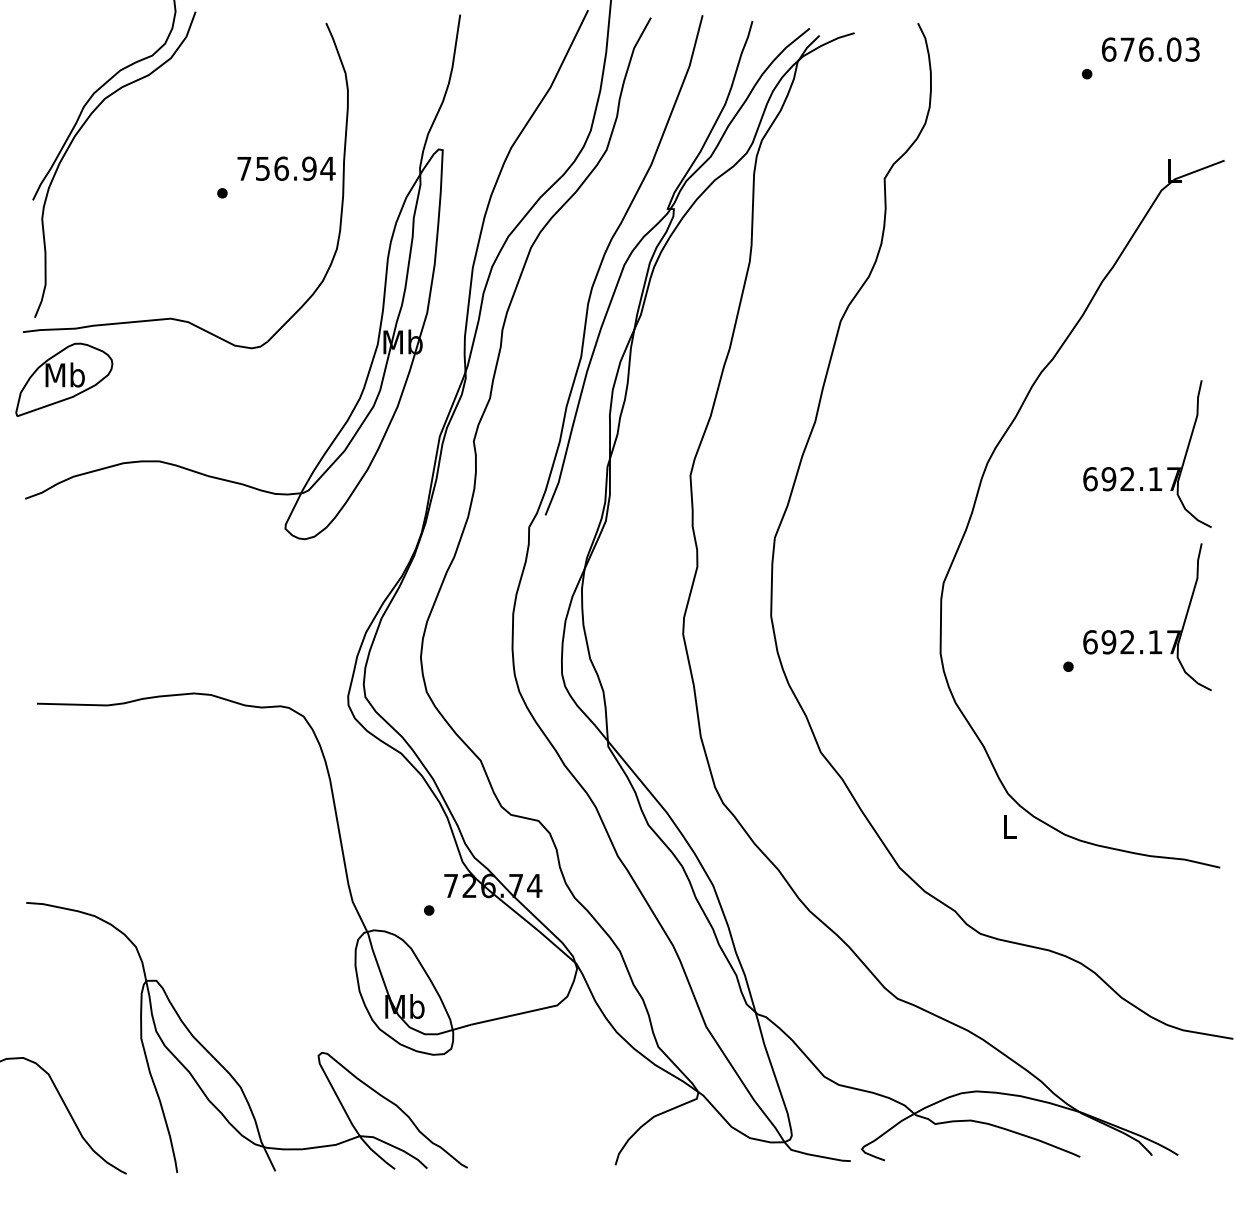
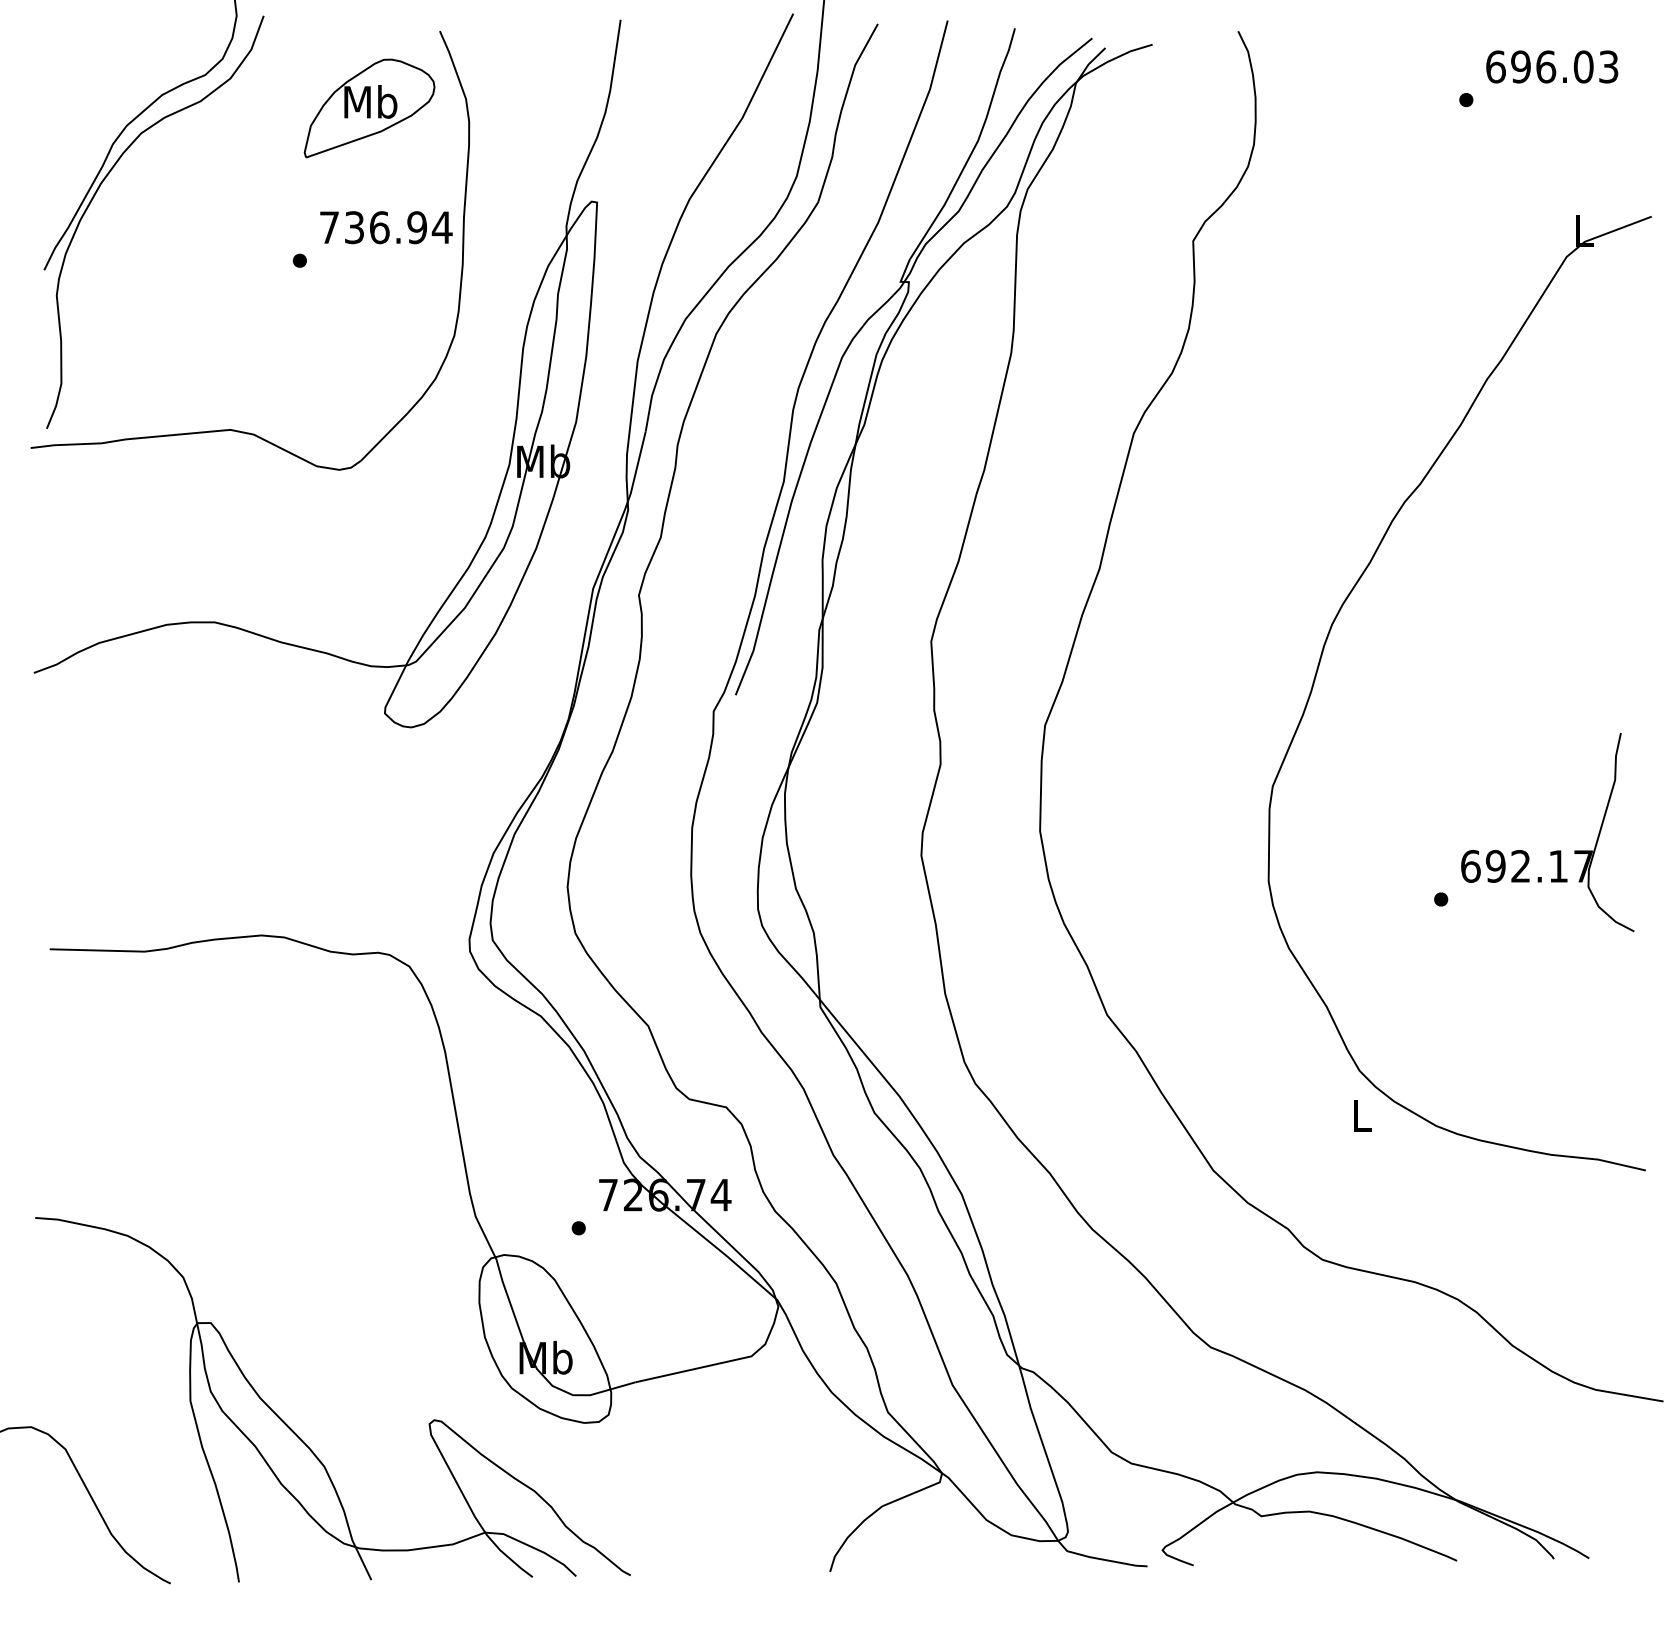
text: (1127, 49) -> (1520, 66), 676.03 -> 696.03
text: (262, 168) -> (354, 227), 756.94 -> 736.94
part: (64, 379) -> (369, 108), moved
part: (1150, 468) -> (1551, 631), removed

